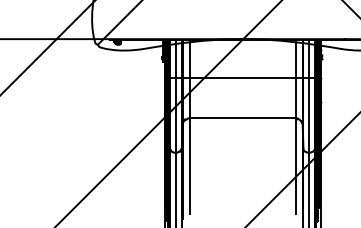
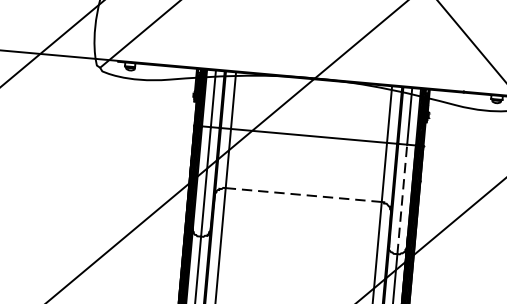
line: (309, 114) -> (402, 198), solid -> dashed
line: (243, 118) -> (304, 195), solid -> dashed

